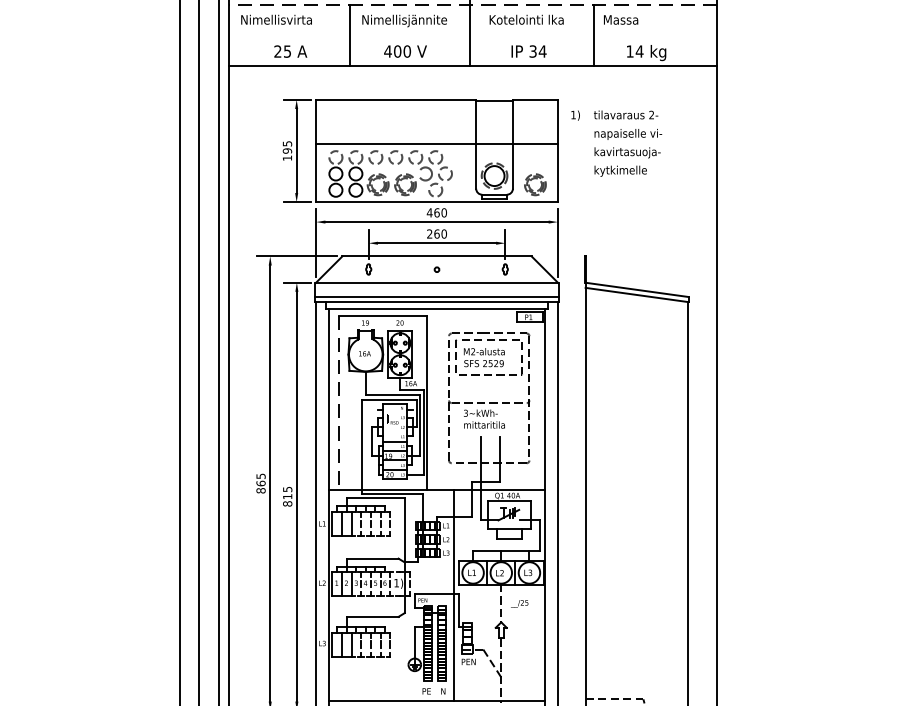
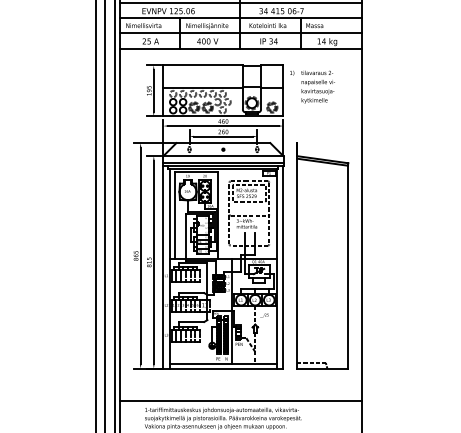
line: (471, 5) -> (240, 18), dashed -> solid
line: (473, 35) -> (241, 33), added
line: (338, 404) -> (174, 216), dashed -> solid

